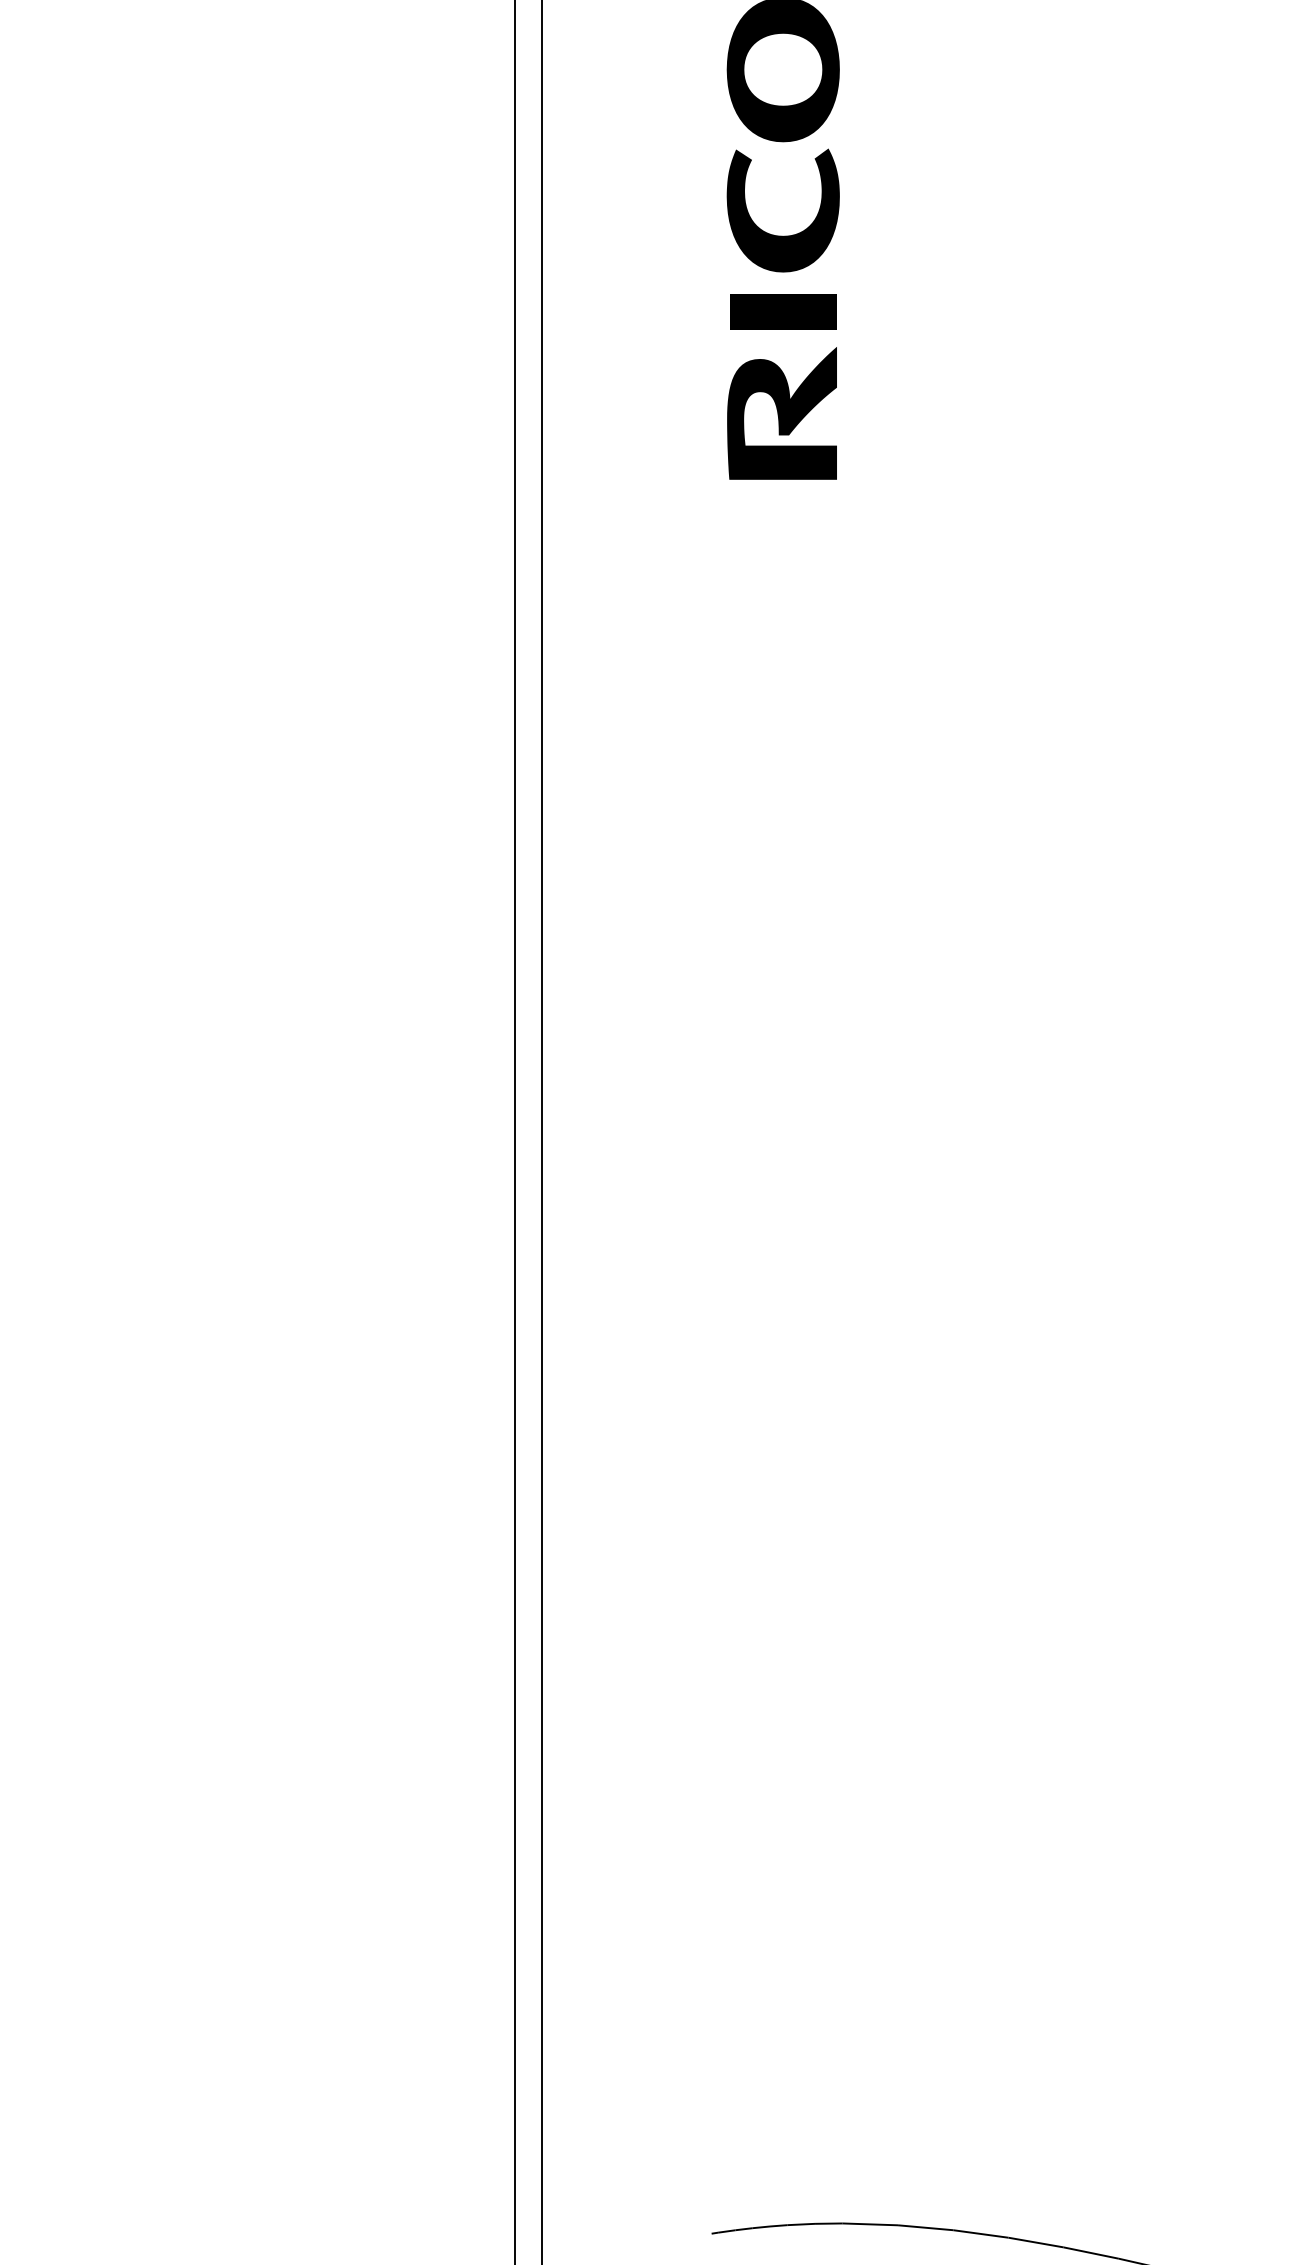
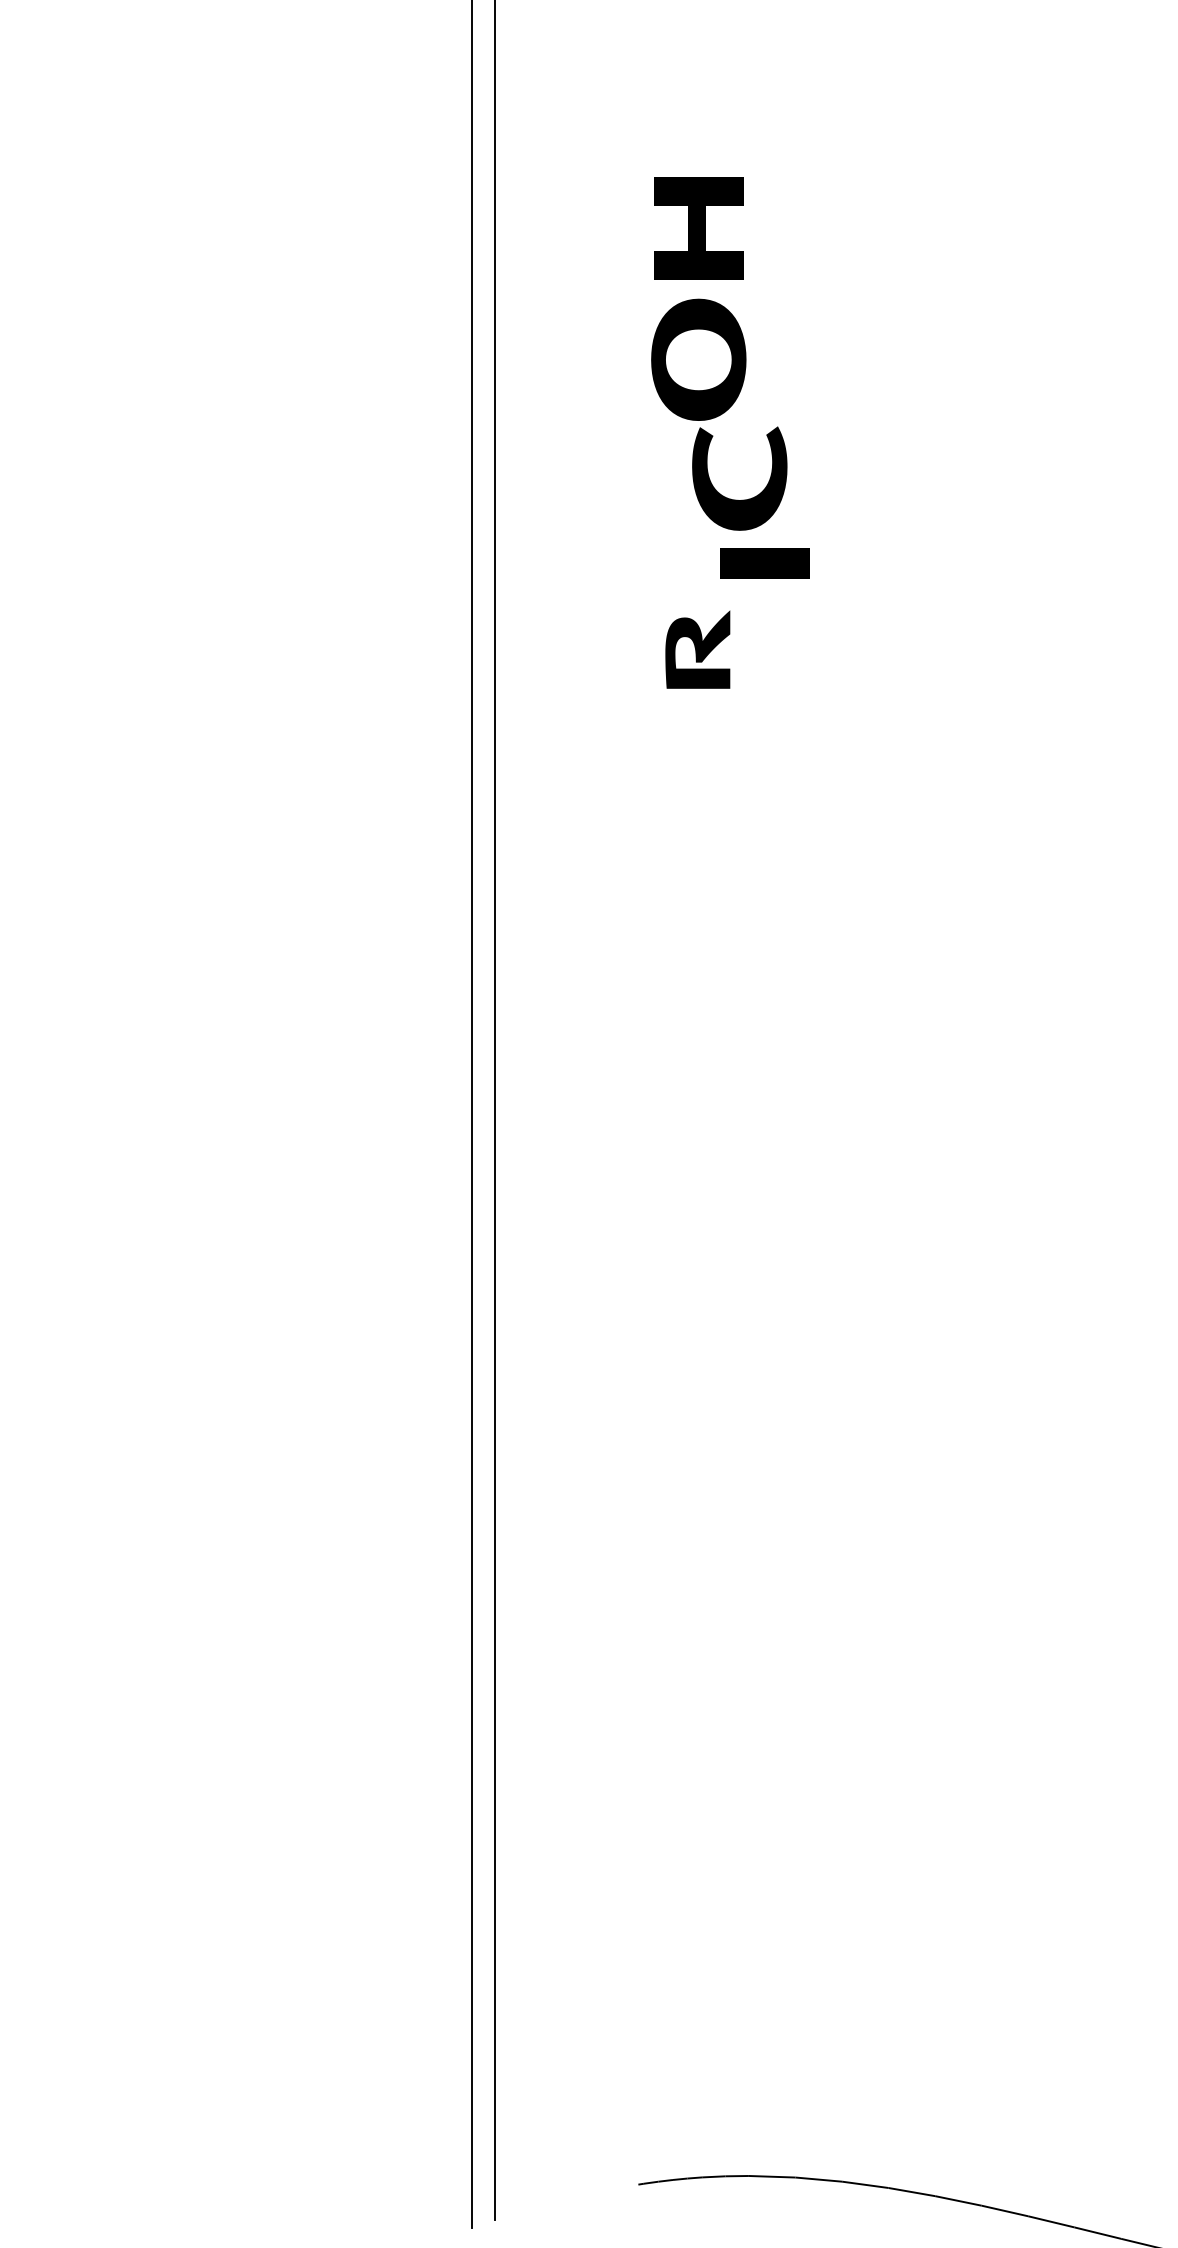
part: (780, 235) -> (737, 499), moved
part: (782, 312) -> (764, 563), moved
part: (781, 413) -> (697, 649), size x0.7

